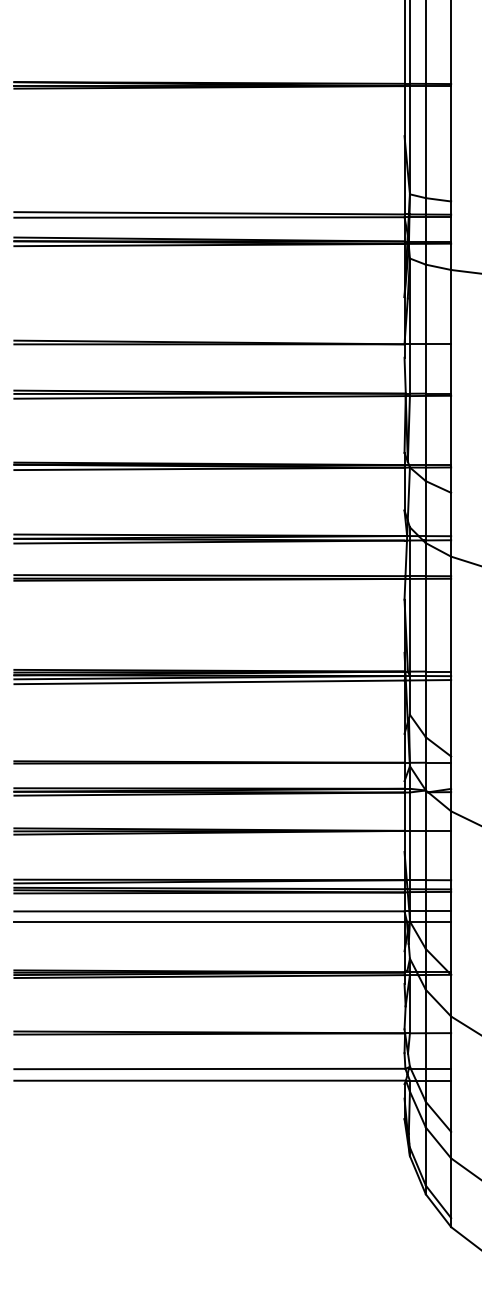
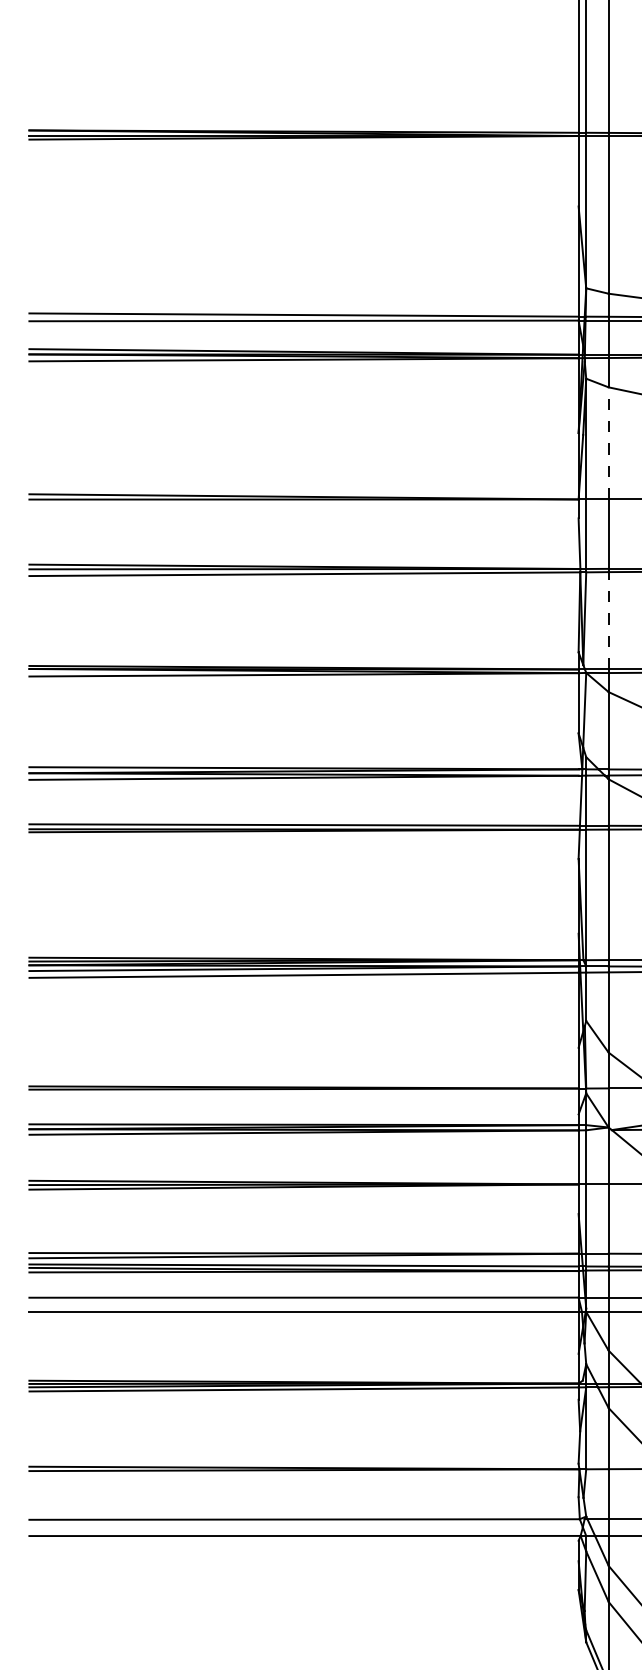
line: (425, 304) -> (608, 443), solid -> dashed
line: (425, 430) -> (608, 620), solid -> dashed

